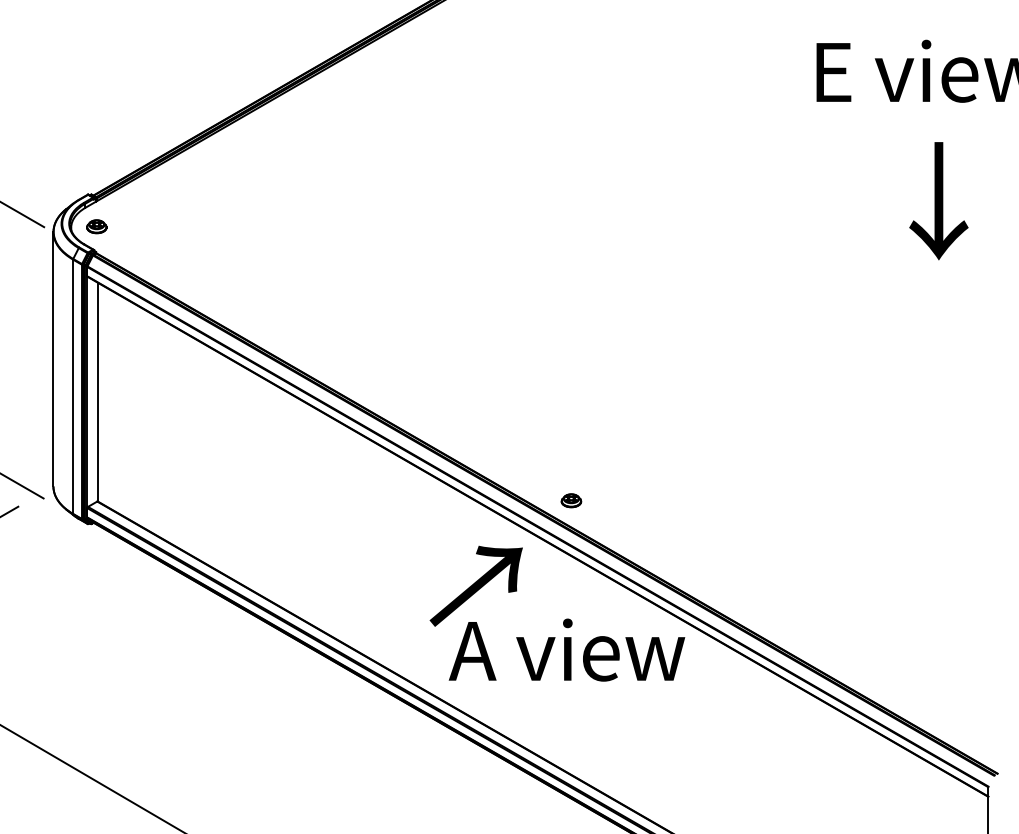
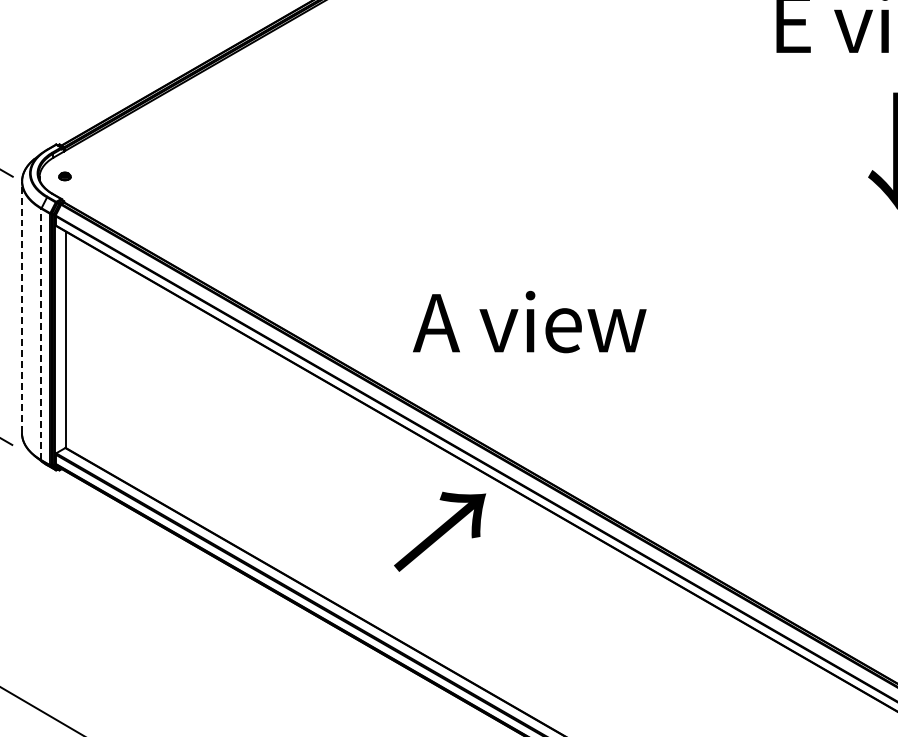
part: (96, 226) -> (64, 176), size x0.6
line: (53, 358) -> (22, 306), solid -> dashed
line: (73, 386) -> (41, 334), solid -> dashed
part: (571, 500) -> (534, 446), removed
text: (566, 649) -> (529, 321), moved

